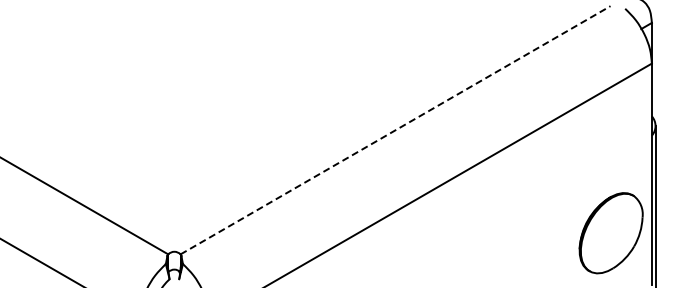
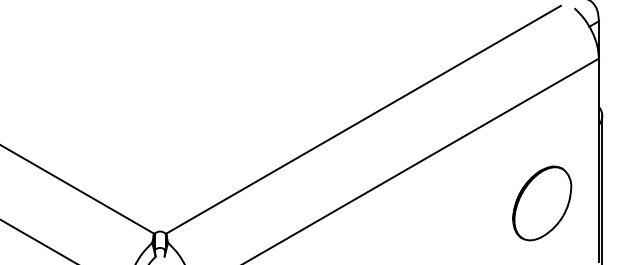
line: (395, 130) -> (363, 120), dashed -> solid
part: (610, 233) -> (541, 203), moved

